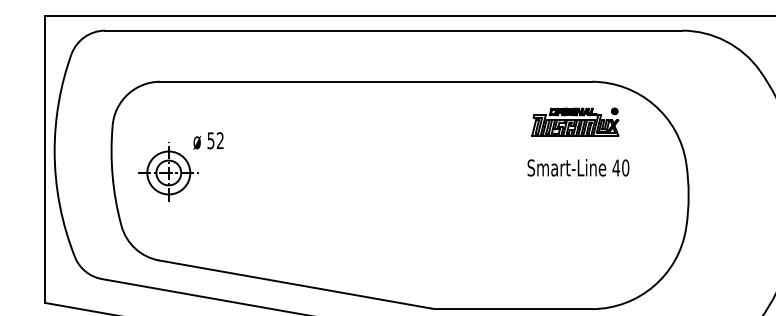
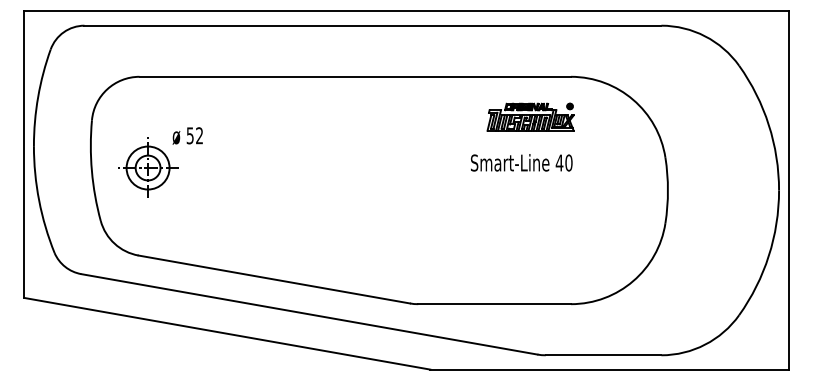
part: (575, 121) -> (530, 116), moved
text: (578, 167) -> (521, 162), moved

